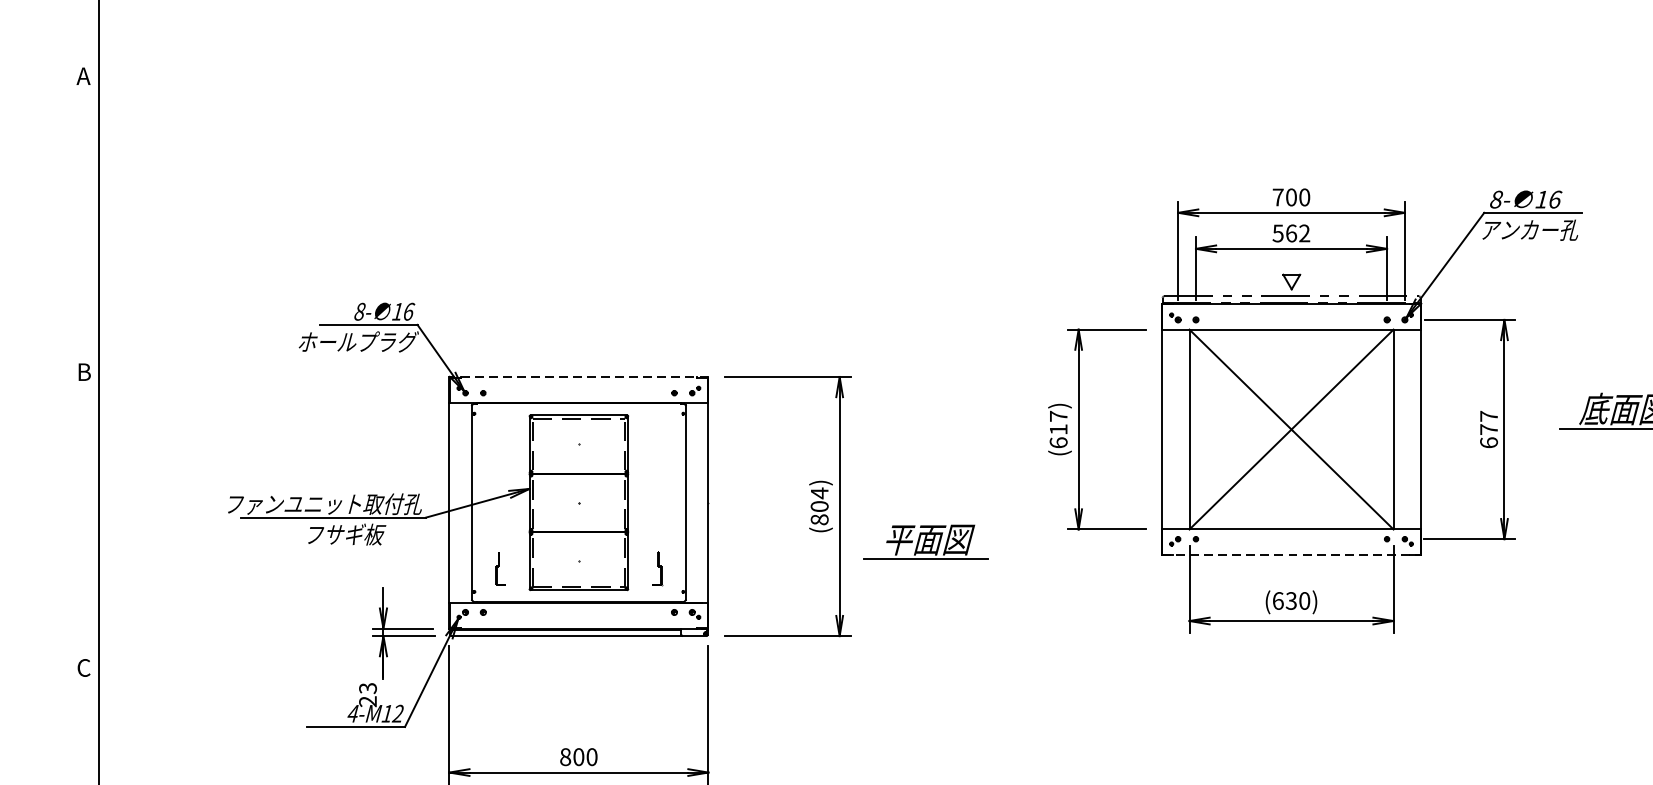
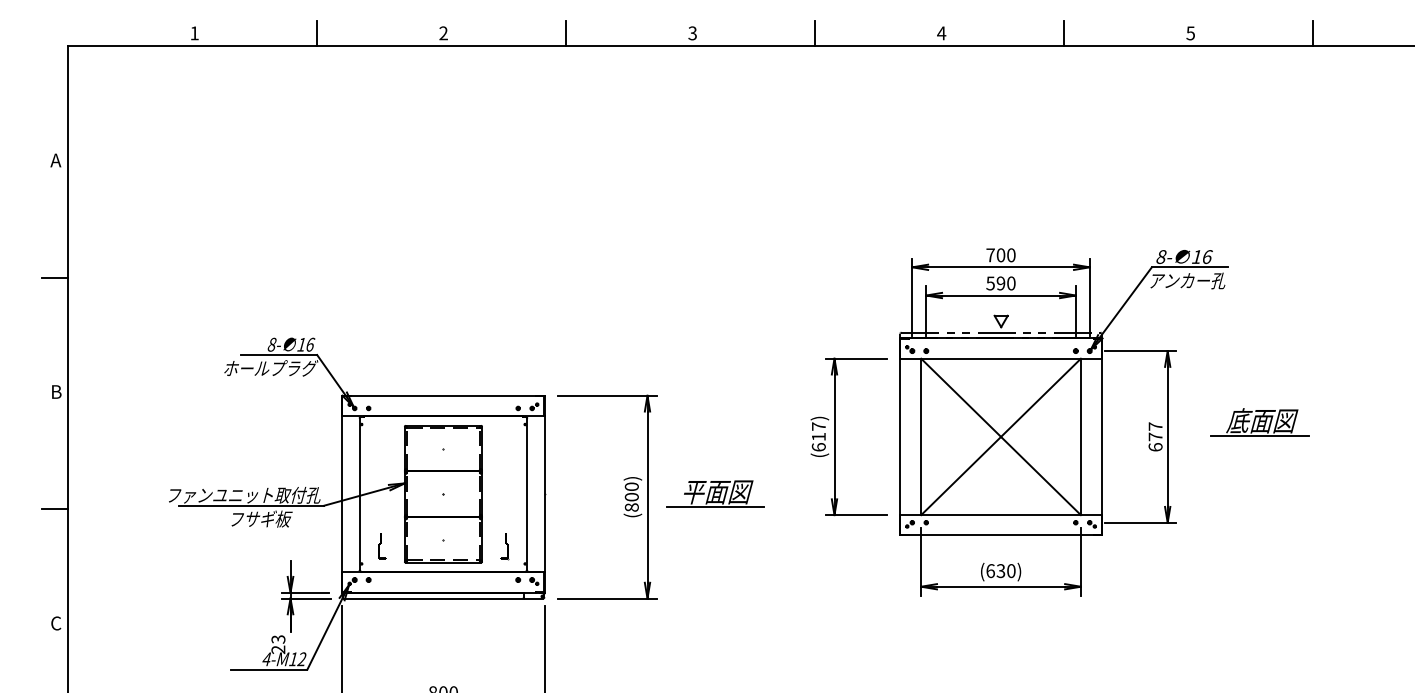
line: (81, 225) -> (54, 277), added
text: (1297, 233) -> (1005, 283), 562 -> 590
line: (577, 376) -> (442, 395), dashed -> solid
text: (819, 492) -> (631, 486), (804) -> (800)
line: (81, 522) -> (54, 509), added
part: (926, 541) -> (715, 493), moved
line: (1292, 555) -> (1001, 535), dashed -> solid

